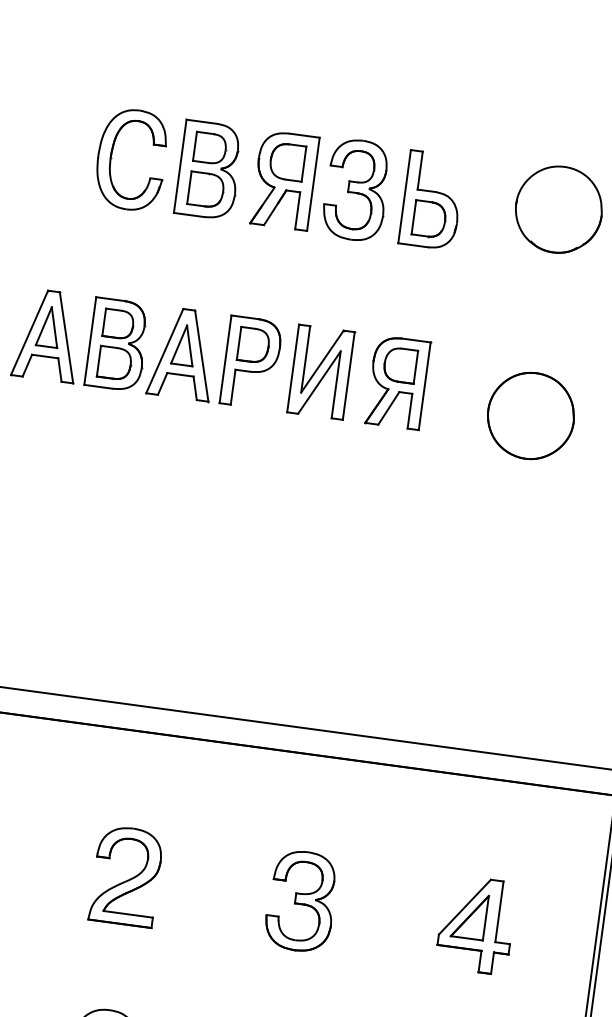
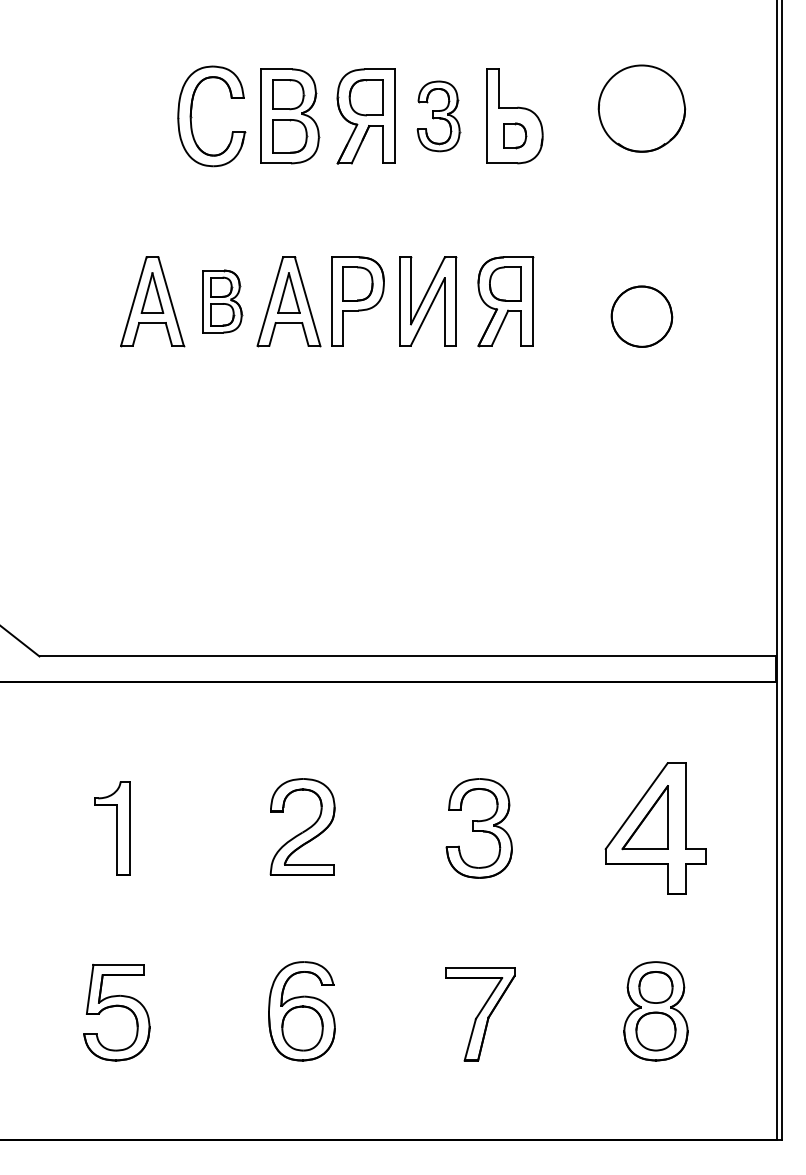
part: (356, 190) -> (438, 116), size x0.7
part: (430, 219) -> (515, 135), size x0.7
part: (117, 344) -> (222, 301), size x0.7
part: (530, 415) -> (641, 316), size x0.7
part: (476, 923) -> (655, 827), size x1.4

